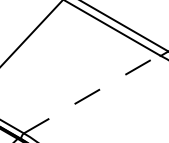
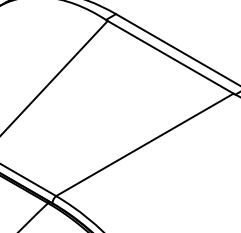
line: (92, 93) -> (145, 144), dashed -> solid

